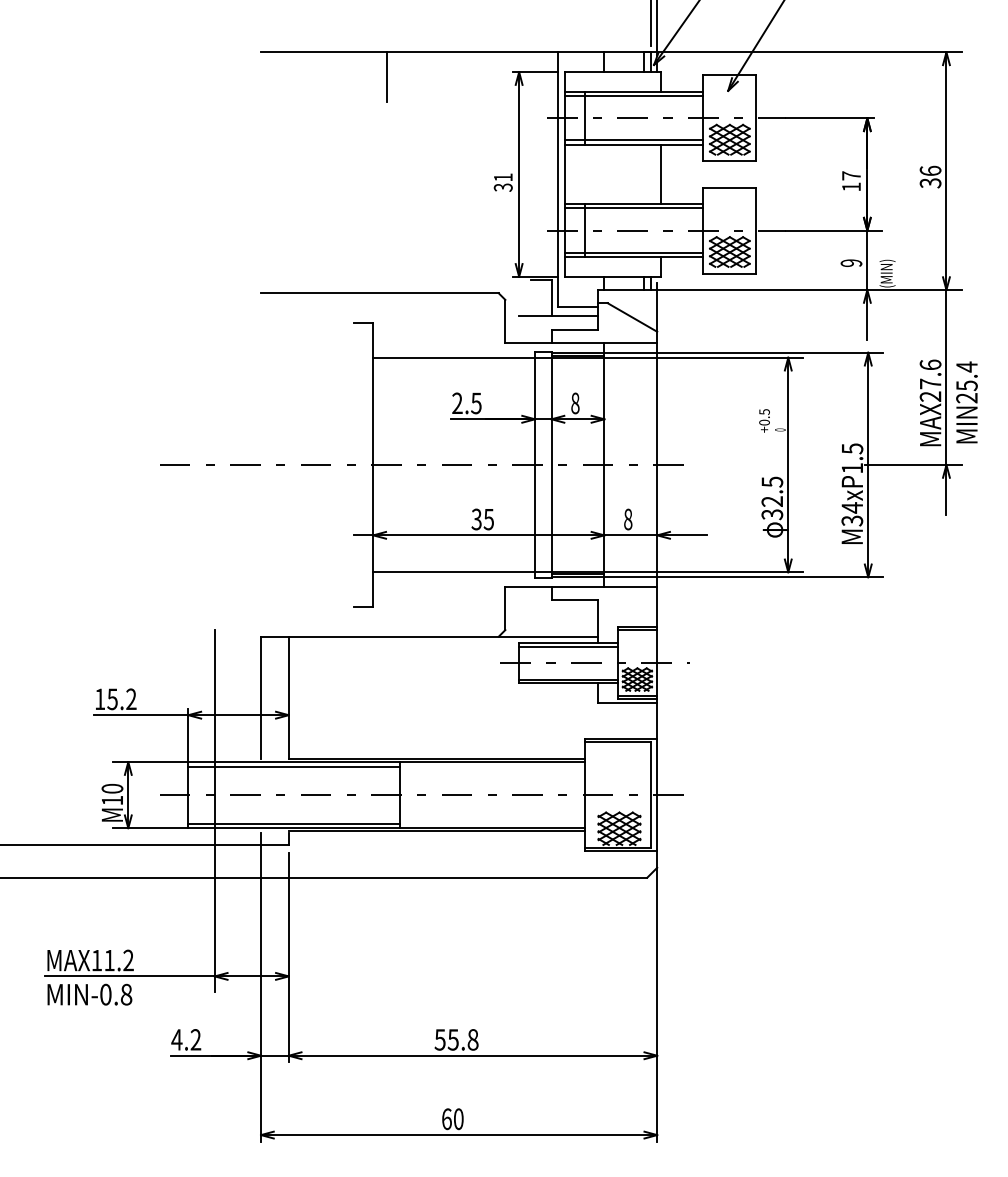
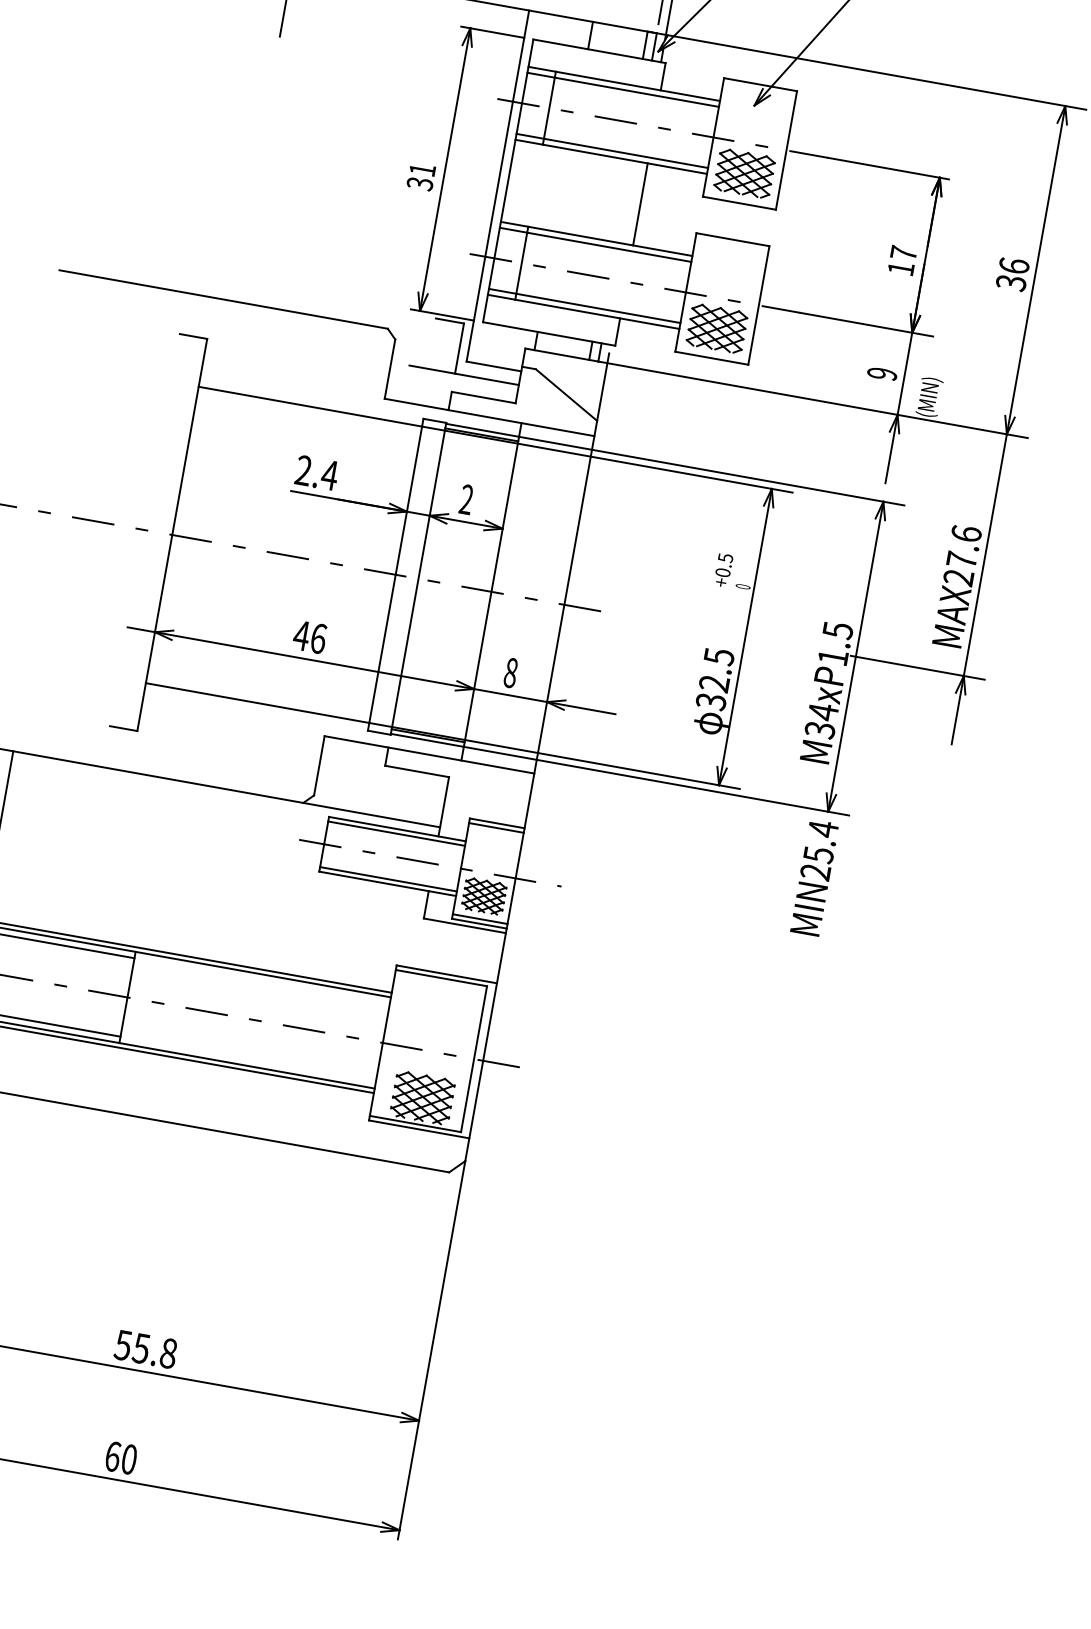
text: (966, 402) -> (813, 877), moved
text: (476, 403) -> (329, 475), 2.5 -> 2.4
text: (575, 403) -> (466, 499), 8 -> 2
text: (482, 519) -> (309, 637), 35 -> 46

